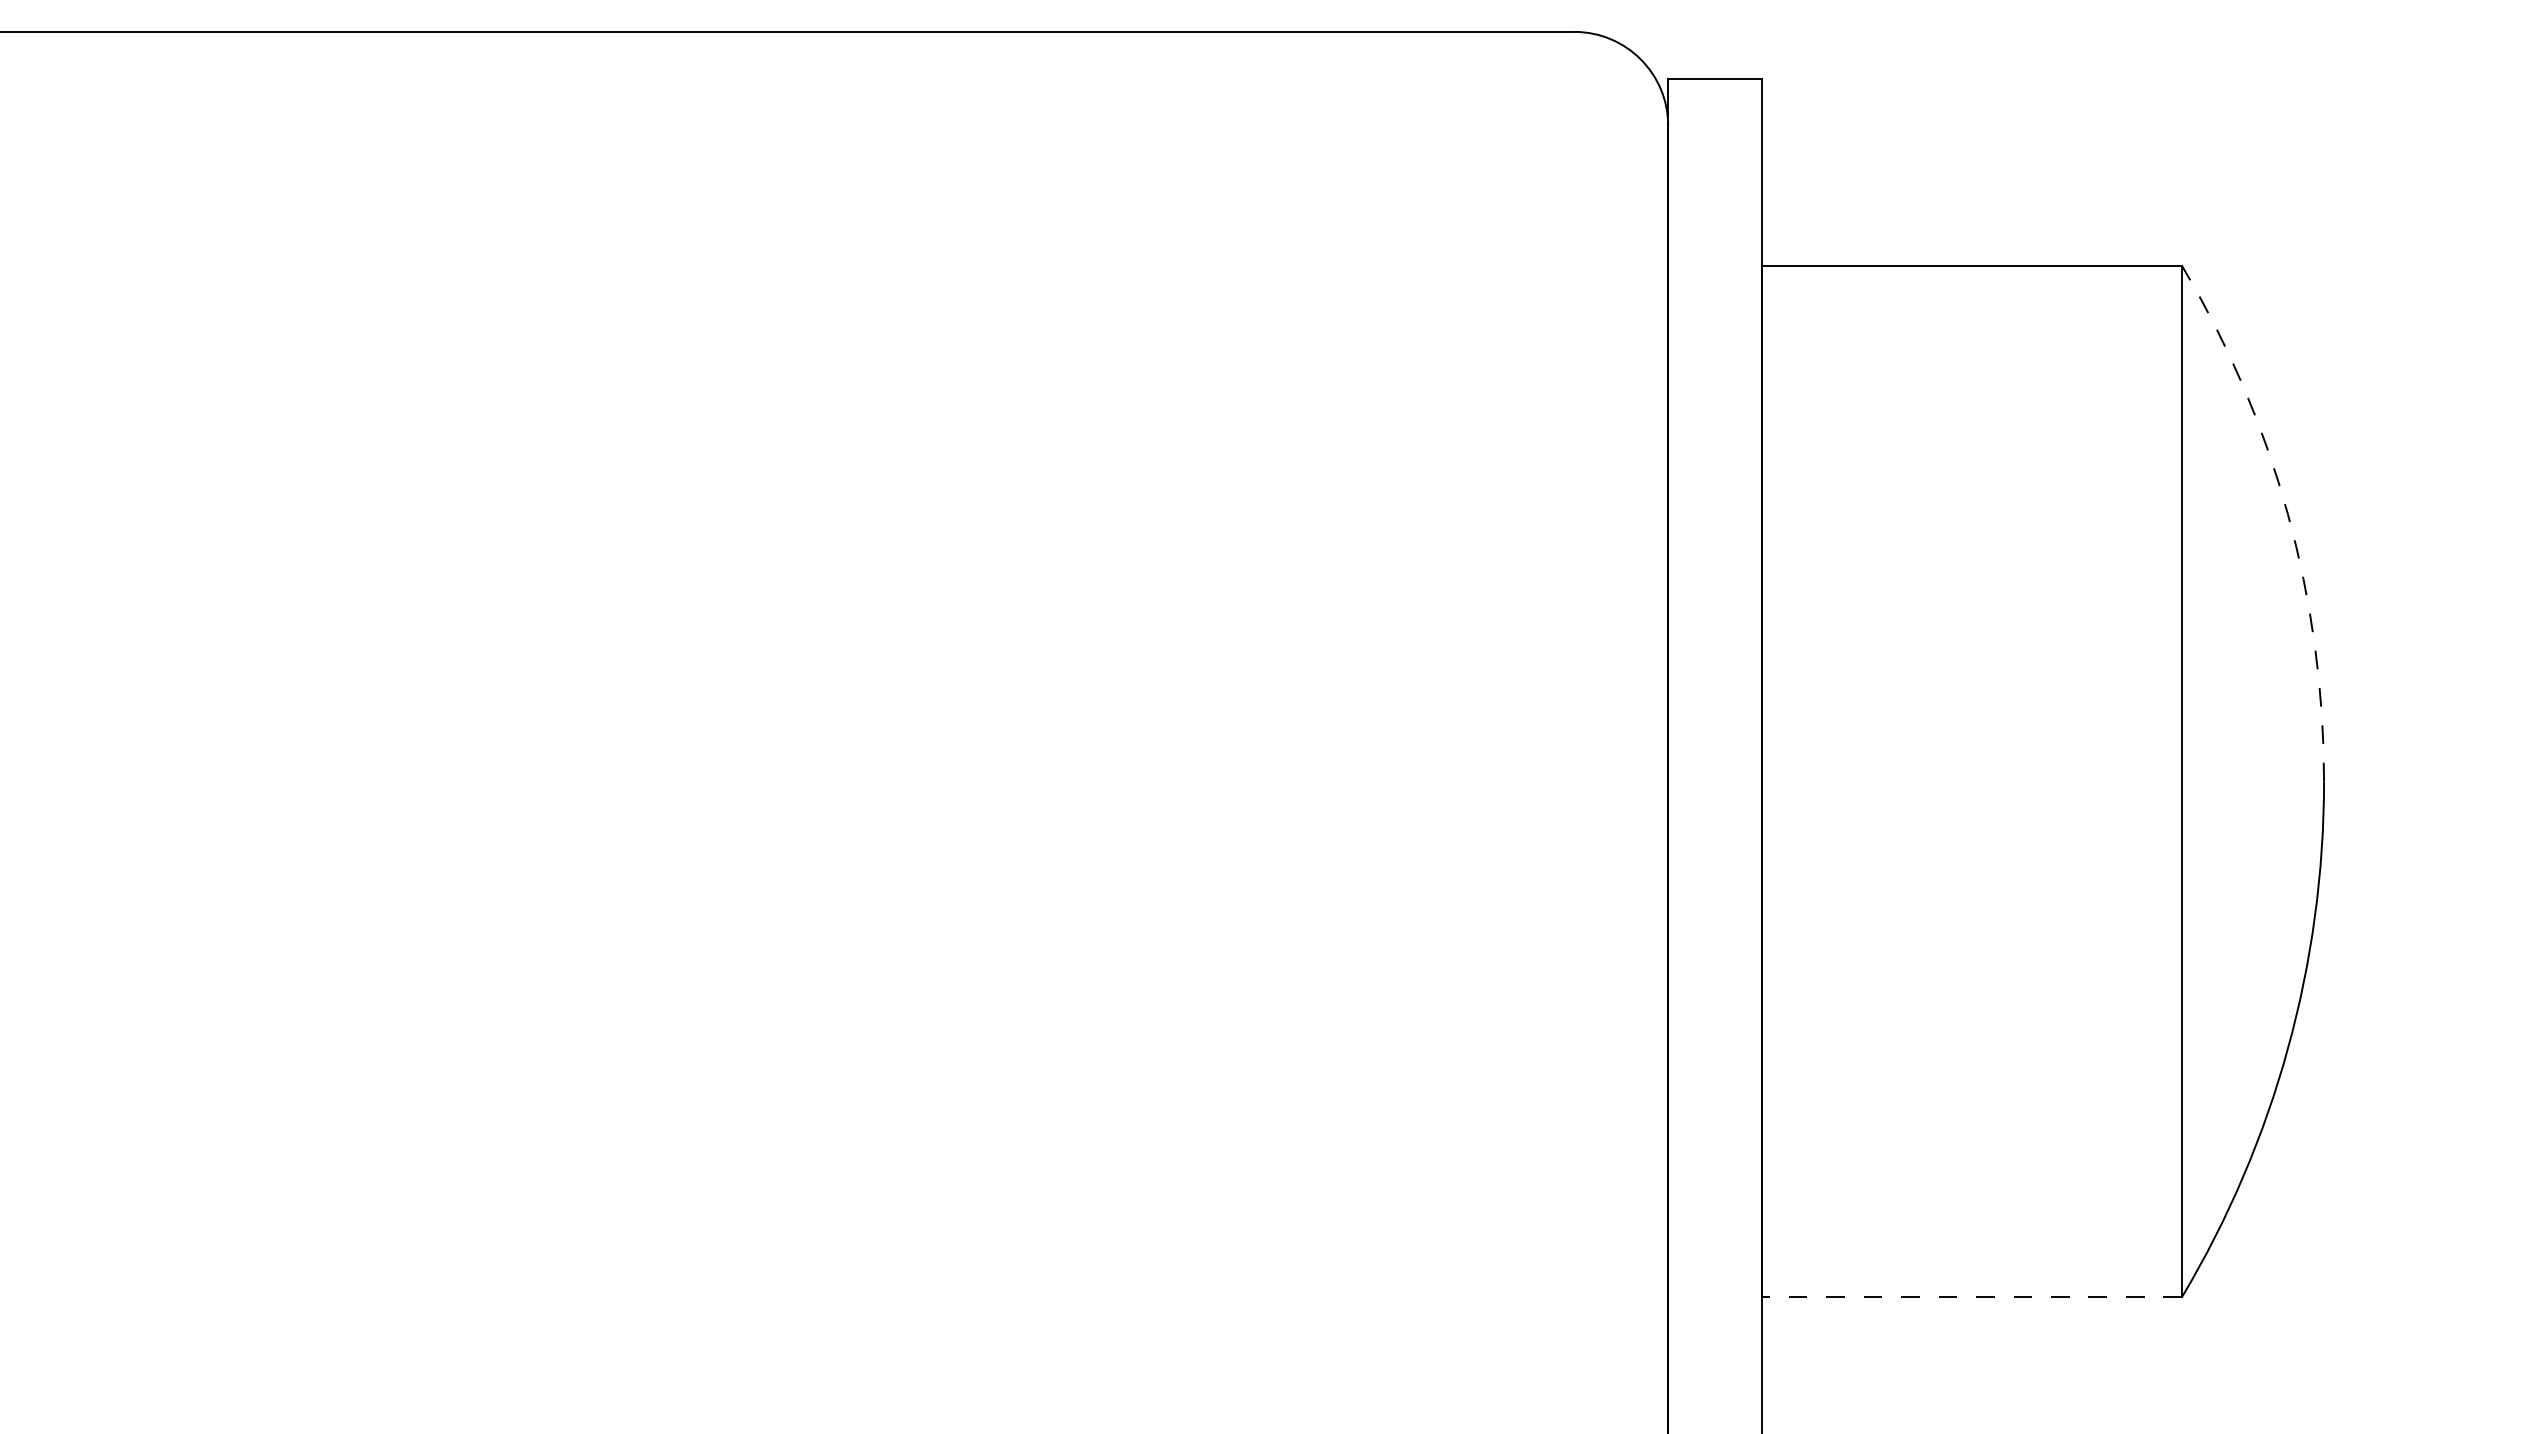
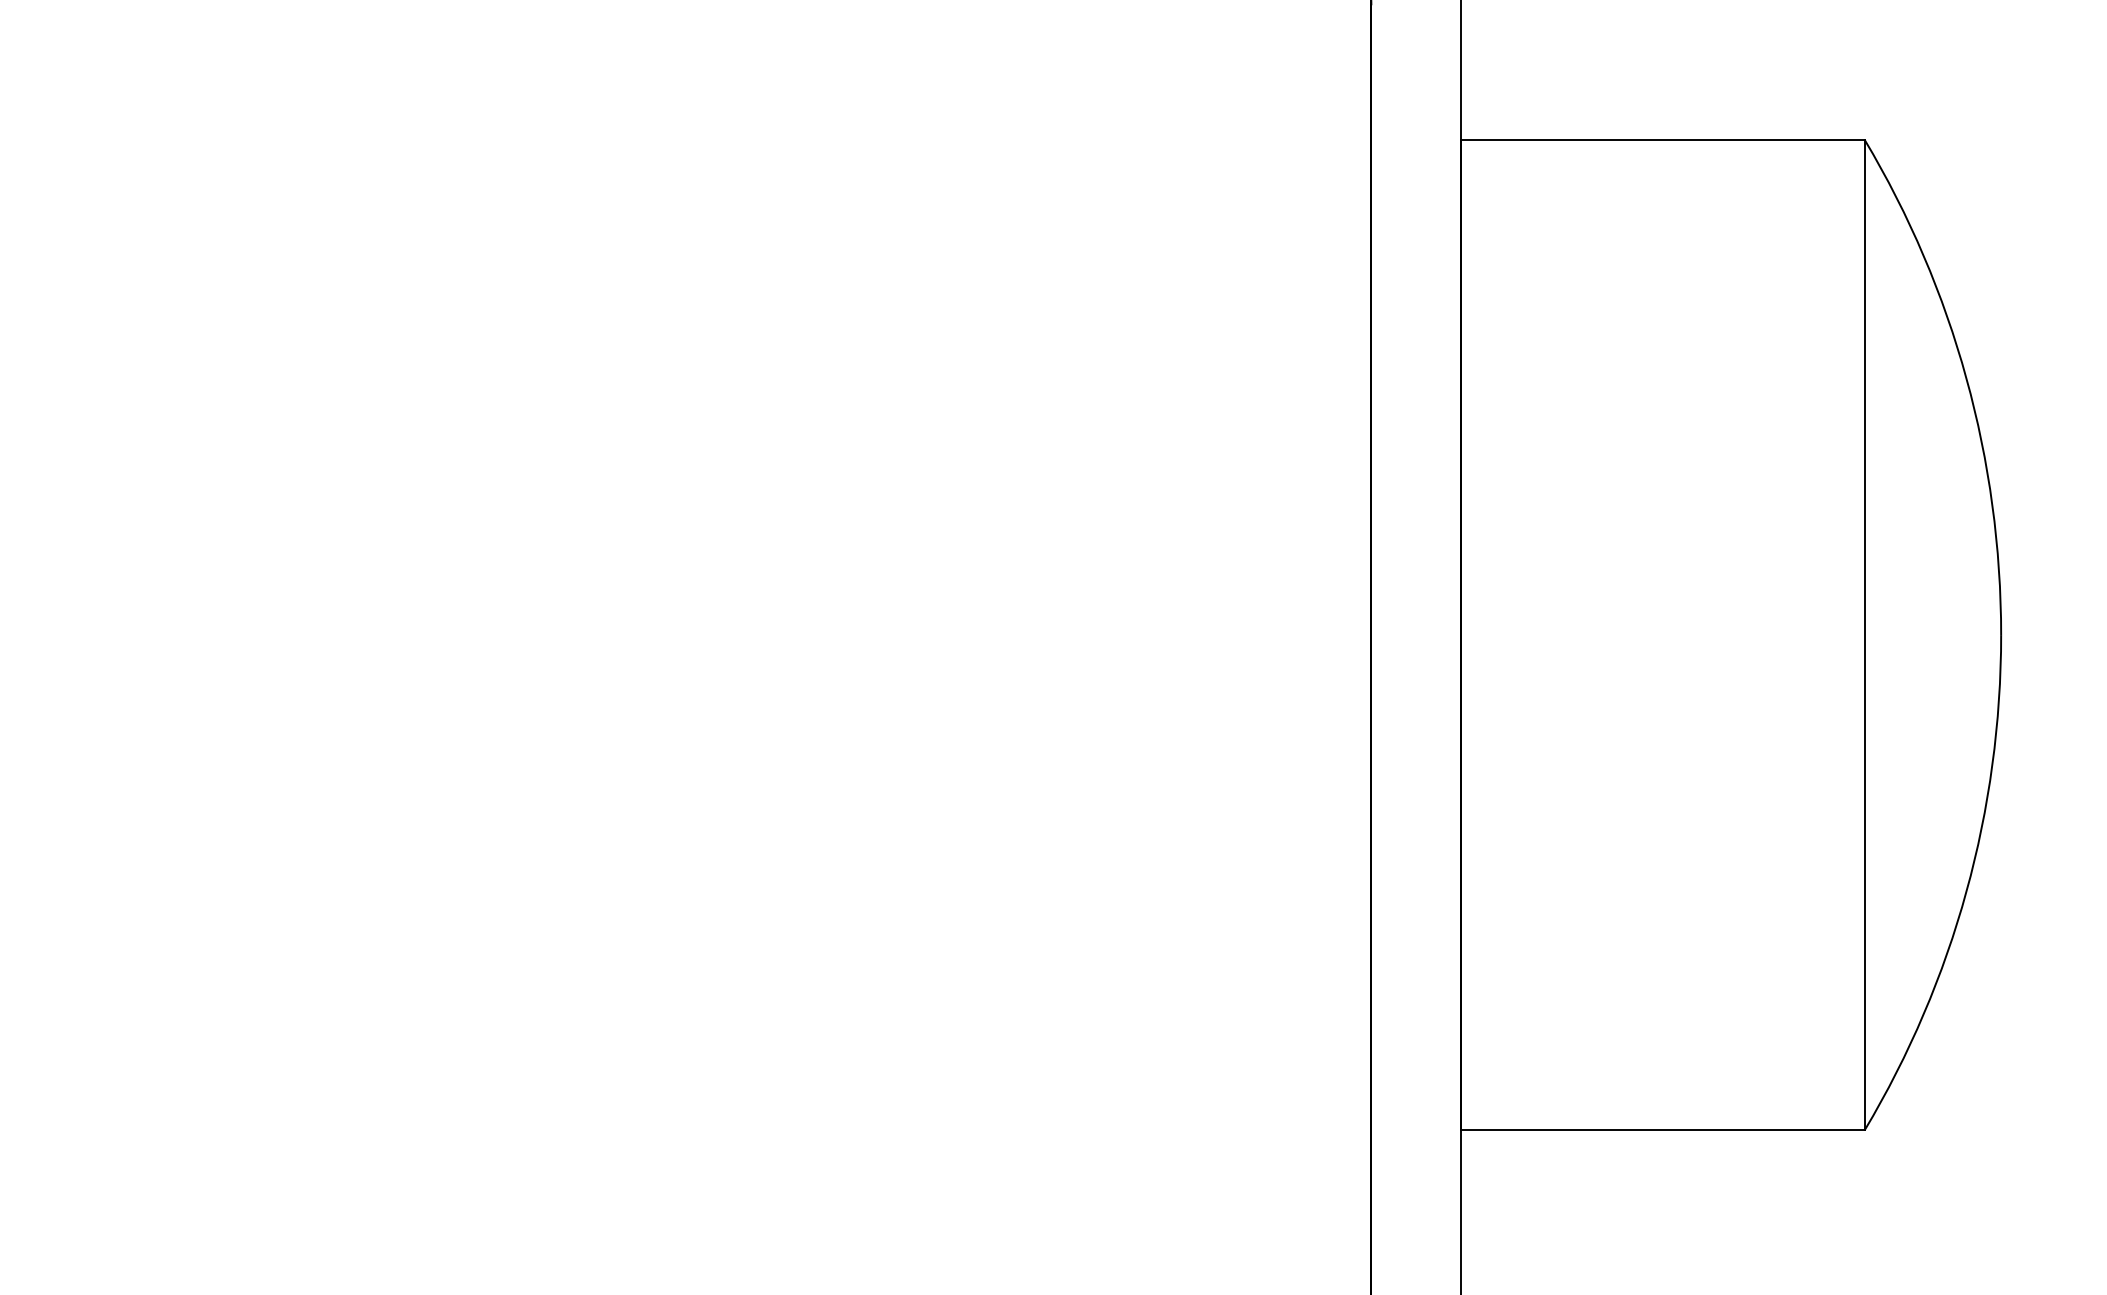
arc: (2287, 514) -> (1966, 378), dashed -> solid
line: (1971, 1296) -> (1662, 1129), dashed -> solid

